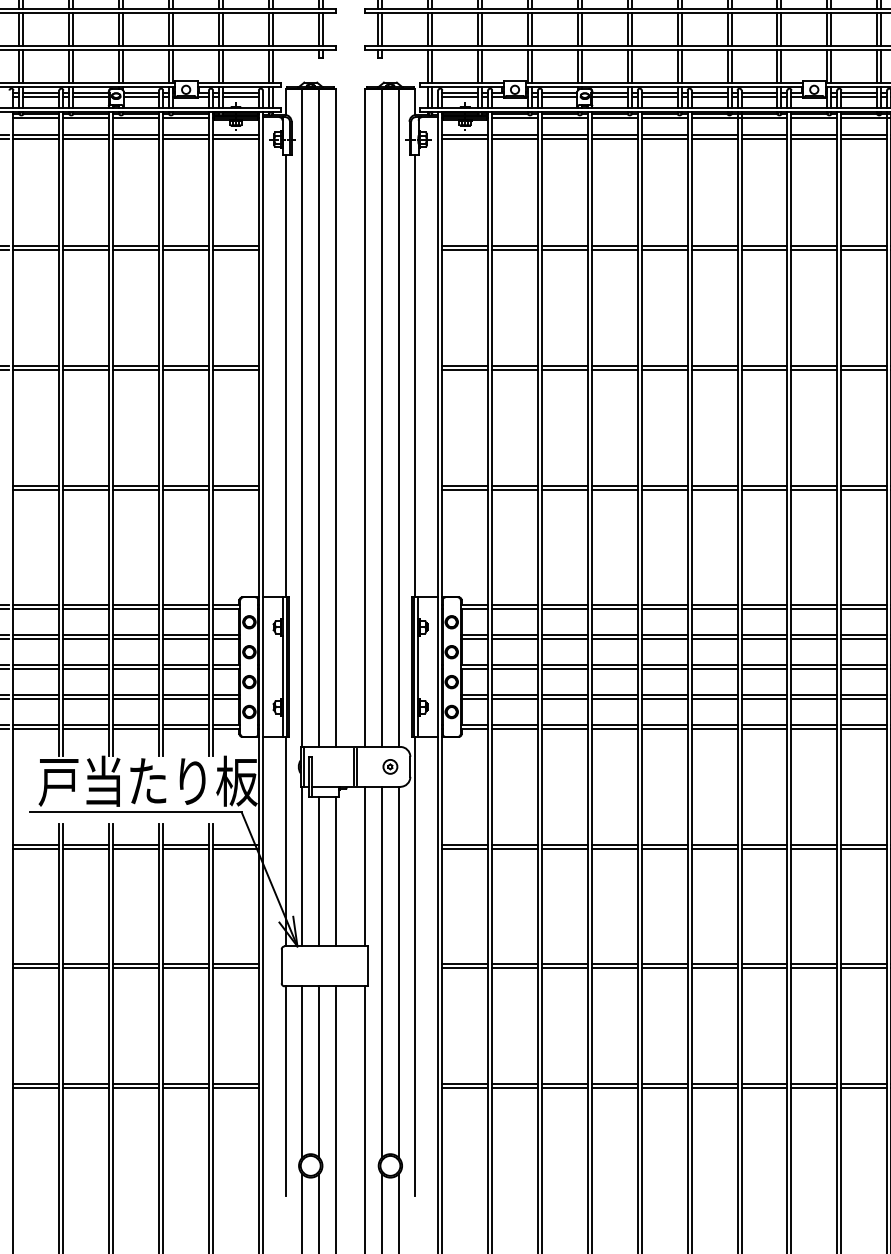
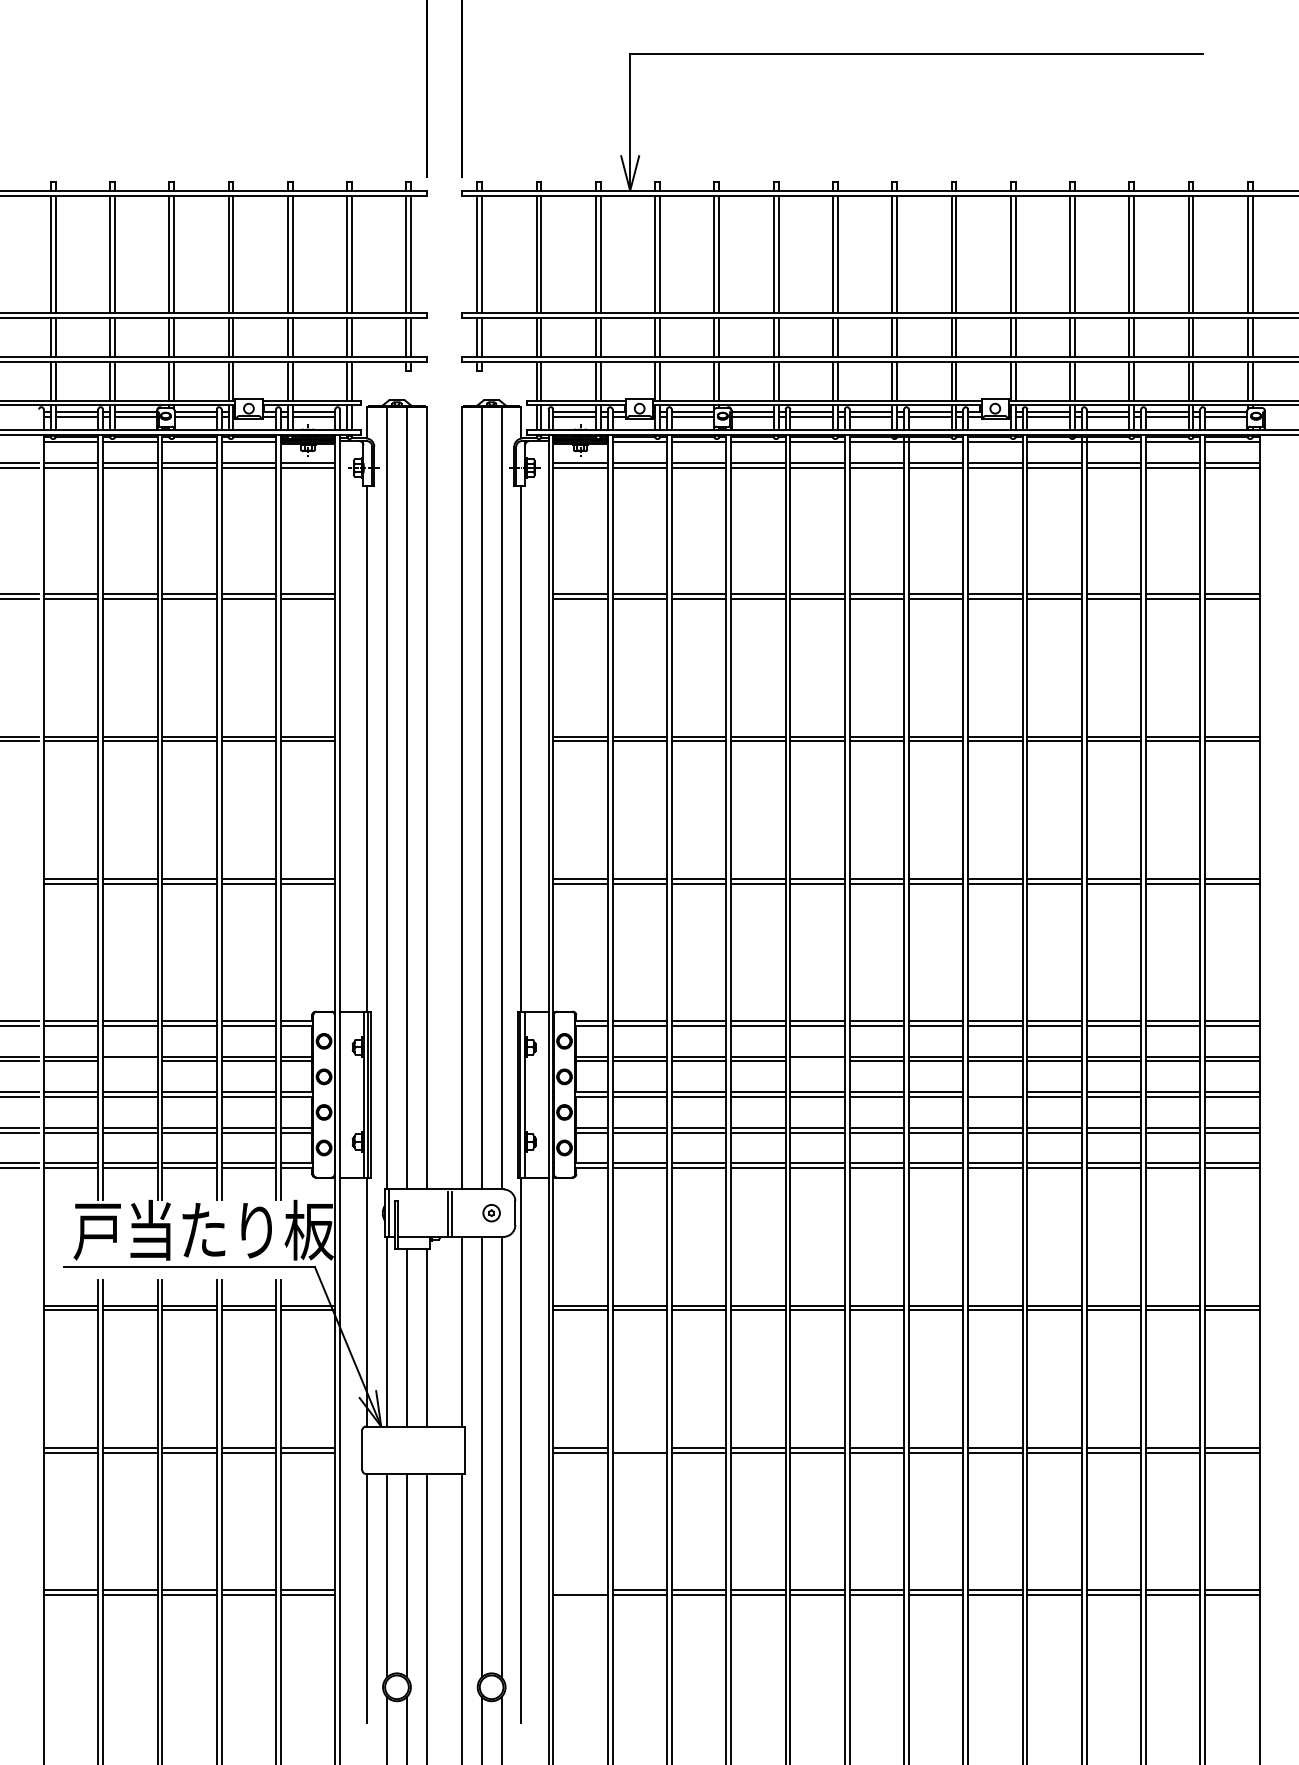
line: (86, 639) -> (130, 1061), removed
line: (664, 639) -> (817, 1061), removed
line: (814, 665) -> (995, 1092), removed
line: (514, 964) -> (639, 1447), removed
line: (465, 1084) -> (580, 1590), removed

